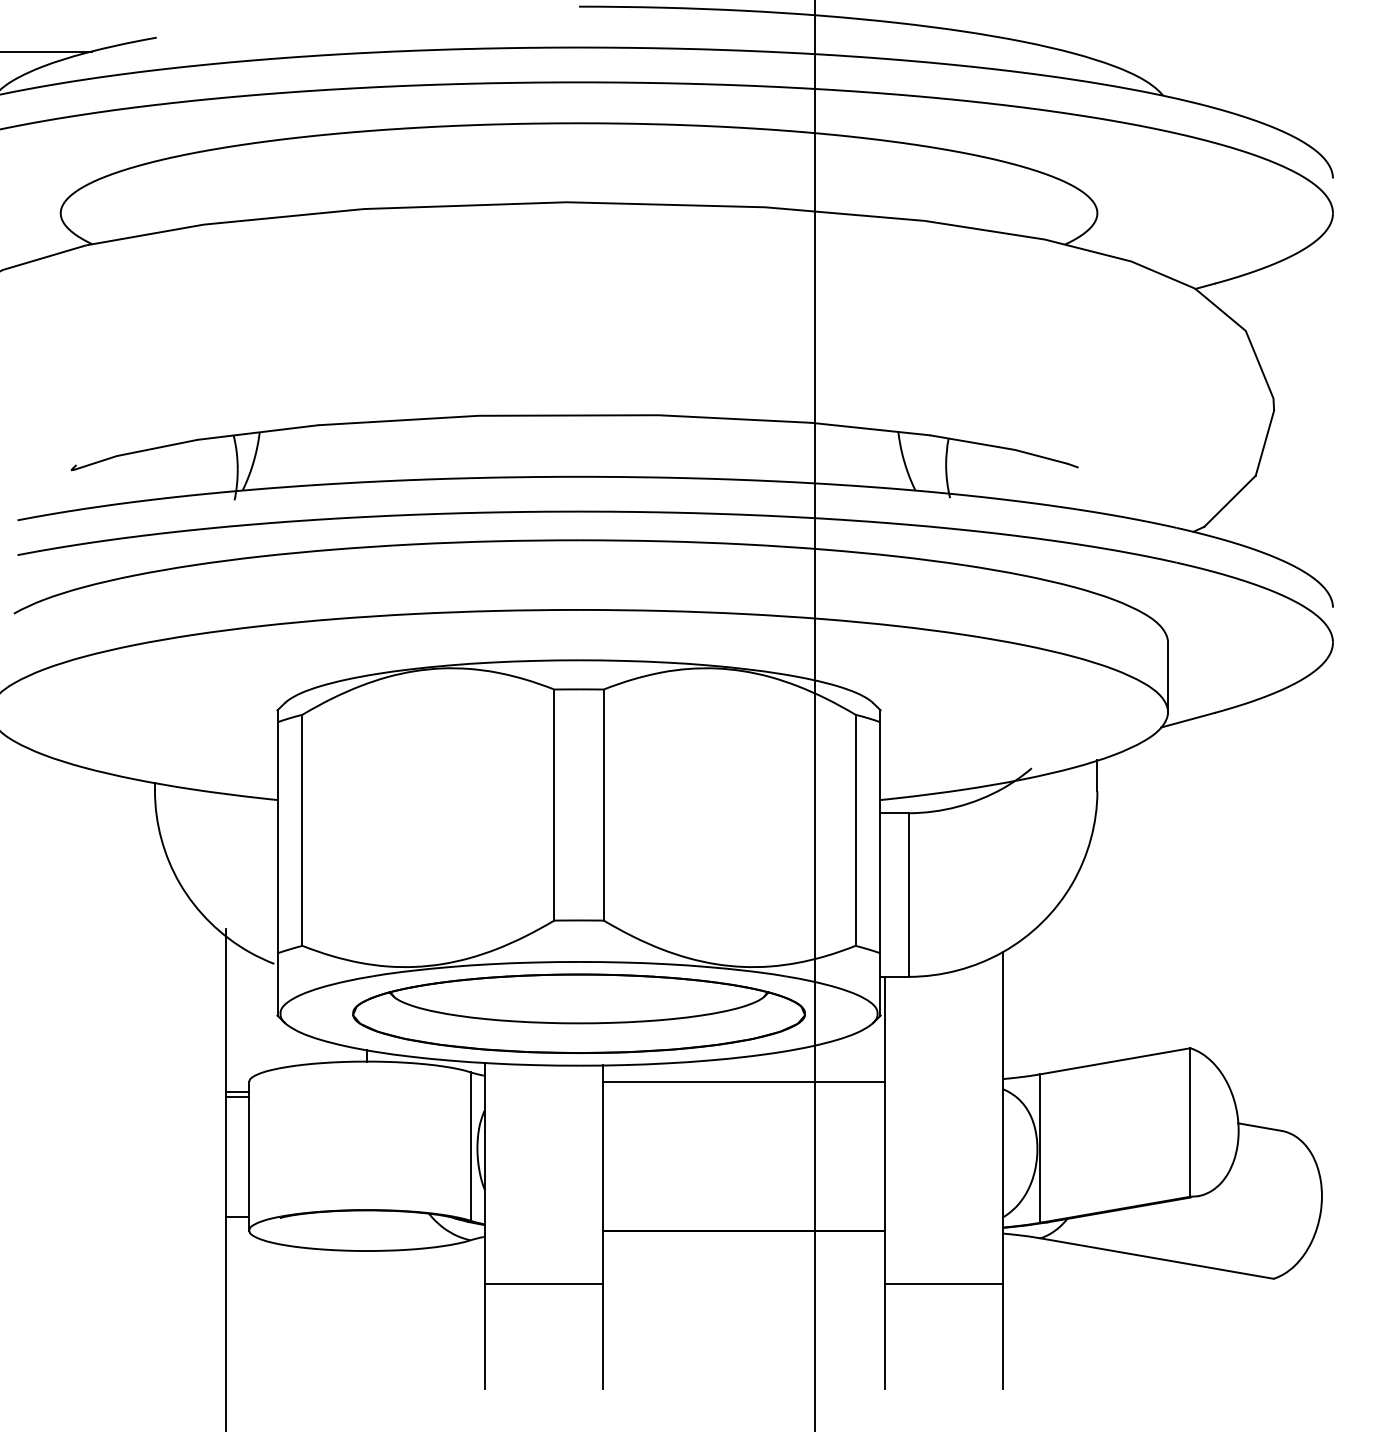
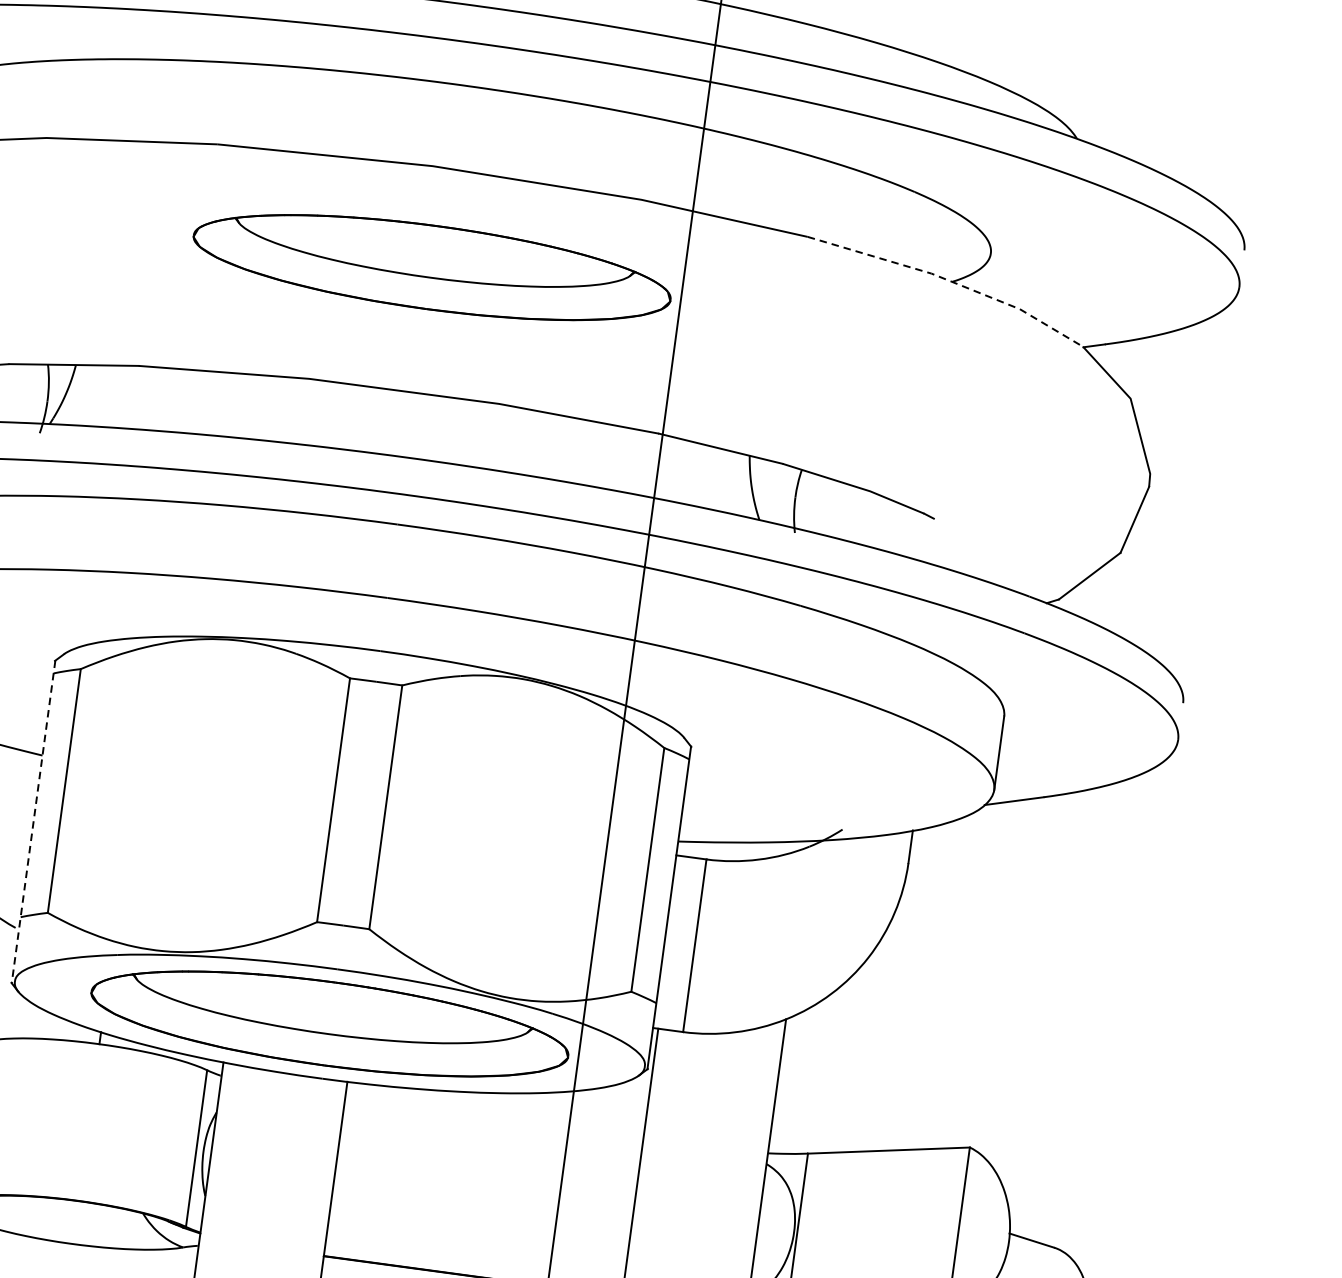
line: (1063, 244) -> (950, 281), solid -> dashed
part: (578, 296) -> (431, 267), added
line: (277, 863) -> (33, 822), solid -> dashed
line: (743, 1081) -> (493, 1118), removed

